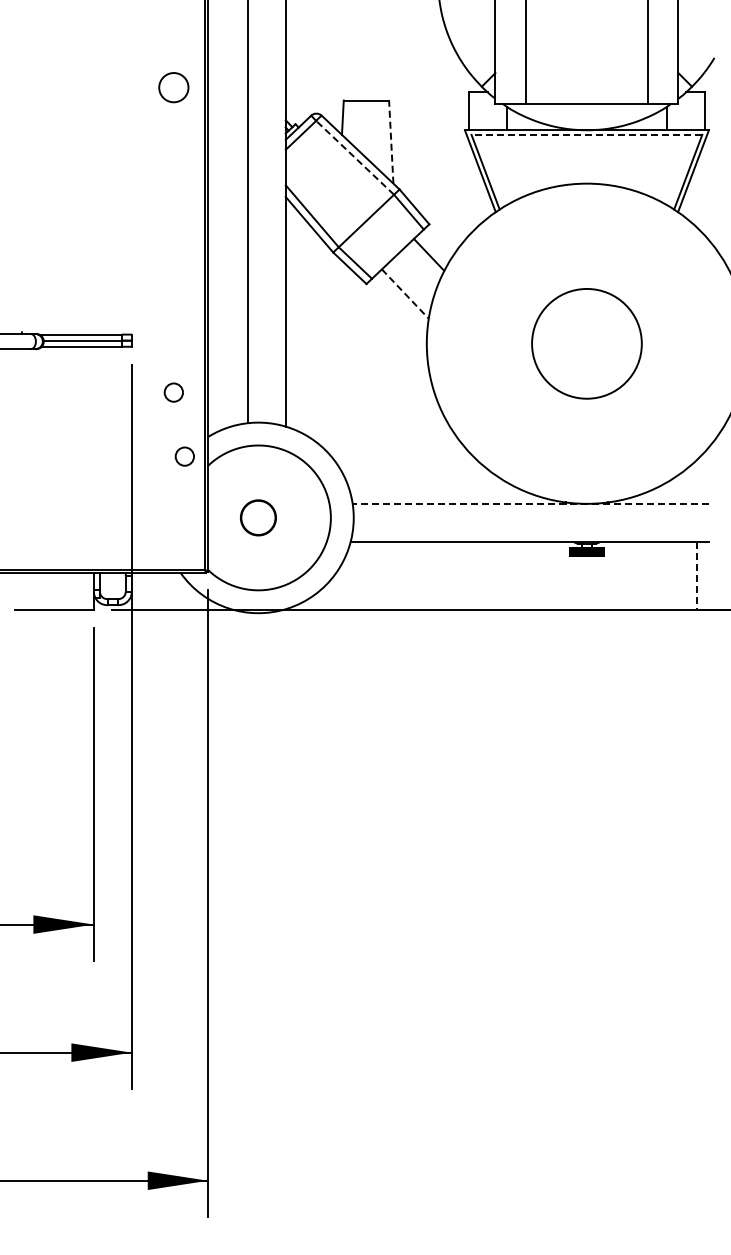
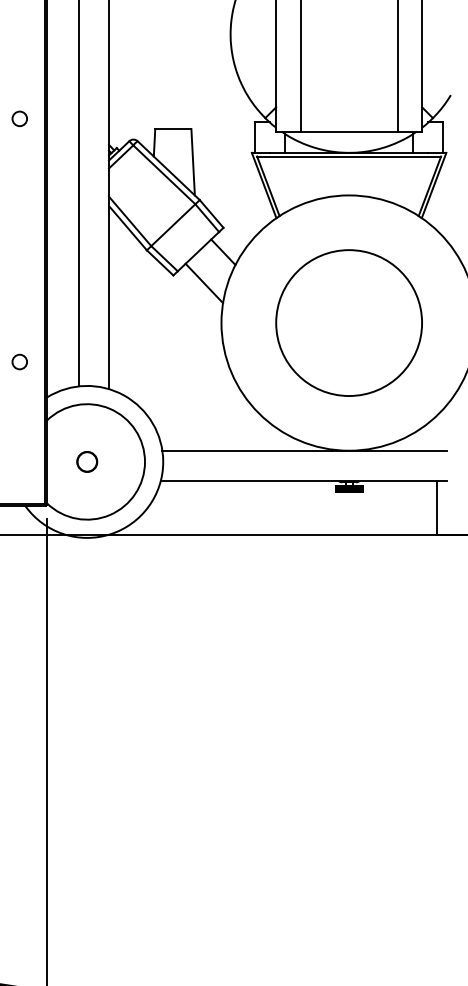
circle: (173, 87) -> (19, 118), size x0.62
line: (586, 134) -> (348, 156), dashed -> solid
line: (391, 142) -> (193, 162), dashed -> solid
line: (355, 157) -> (164, 174), dashed -> solid
line: (405, 294) -> (204, 283), dashed -> solid
circle: (586, 343) -> (348, 322), size x1.67
circle: (184, 456) -> (28, 412), removed
line: (530, 503) -> (304, 450), dashed -> solid
circle: (258, 517) -> (87, 461), size x0.71
line: (696, 575) -> (436, 507), dashed -> solid

